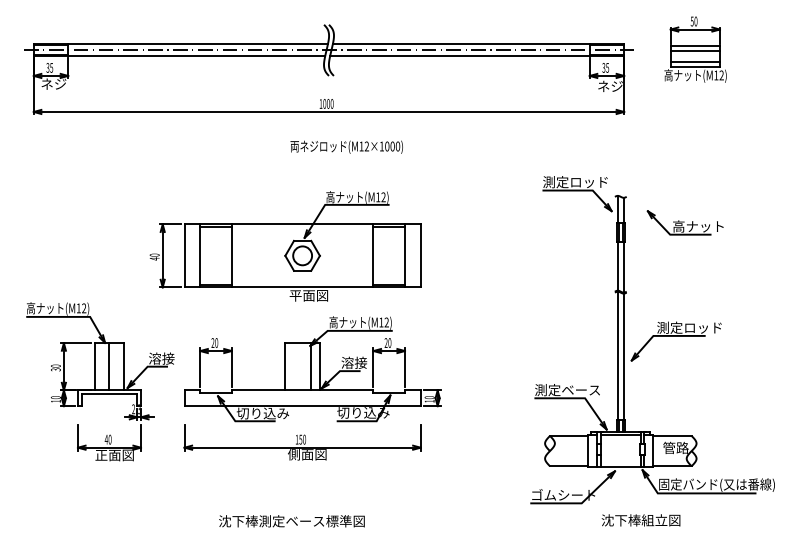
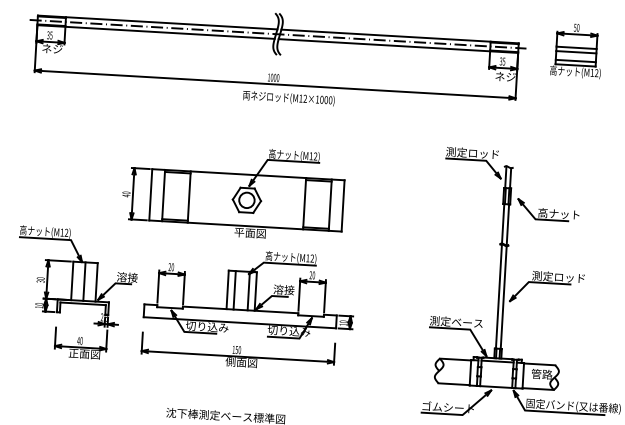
text: (346, 146) -> (288, 97), moved
part: (684, 222) -> (547, 210), moved
line: (294, 366) -> (235, 290), added

